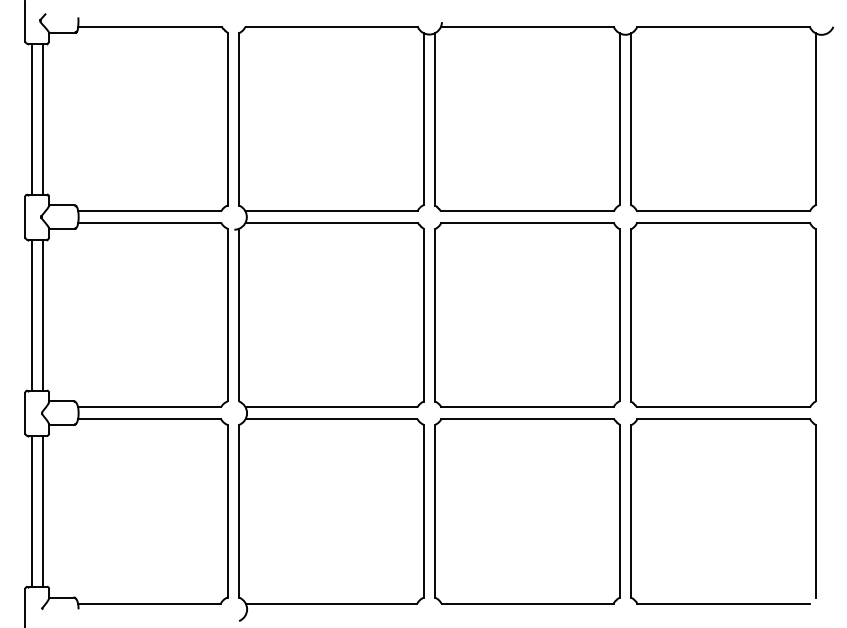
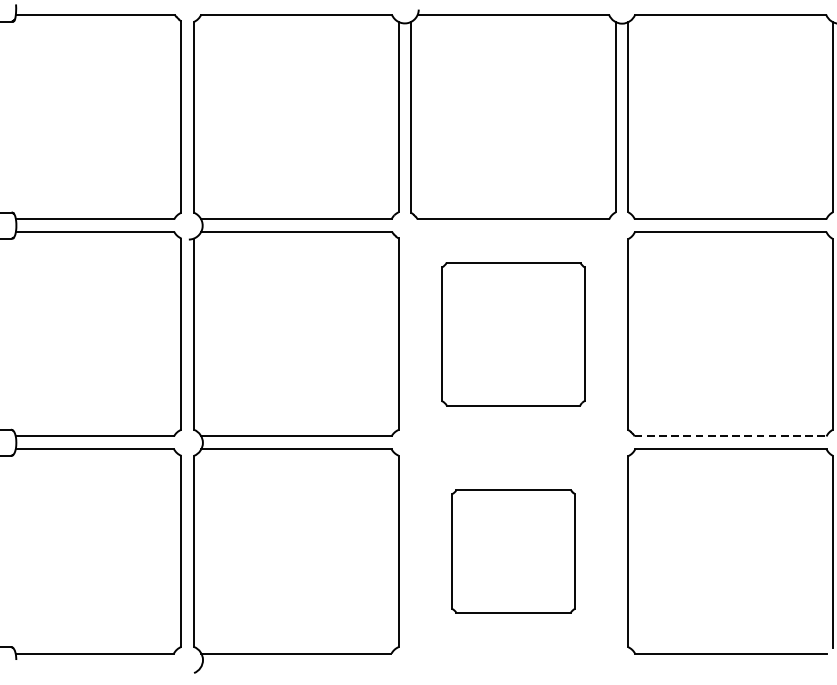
part: (527, 314) -> (513, 333), size x0.7
line: (723, 407) -> (730, 436), solid -> dashed
part: (527, 511) -> (513, 551), size x0.6

